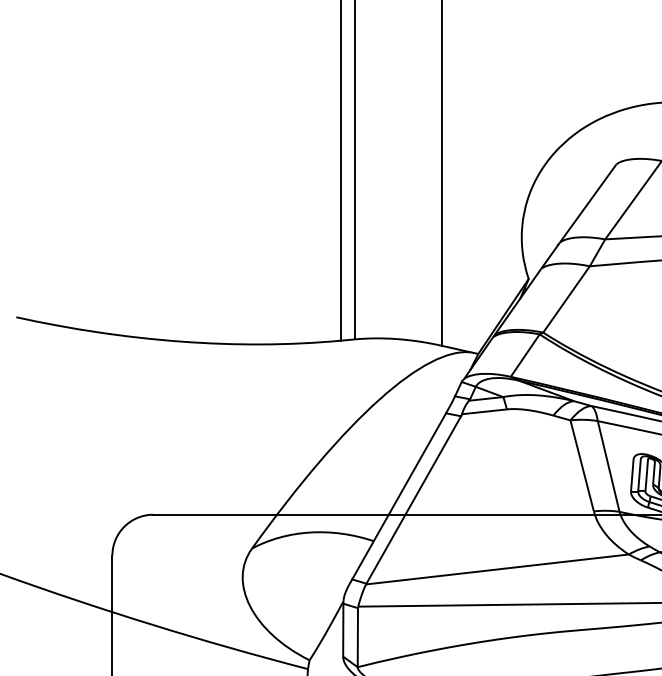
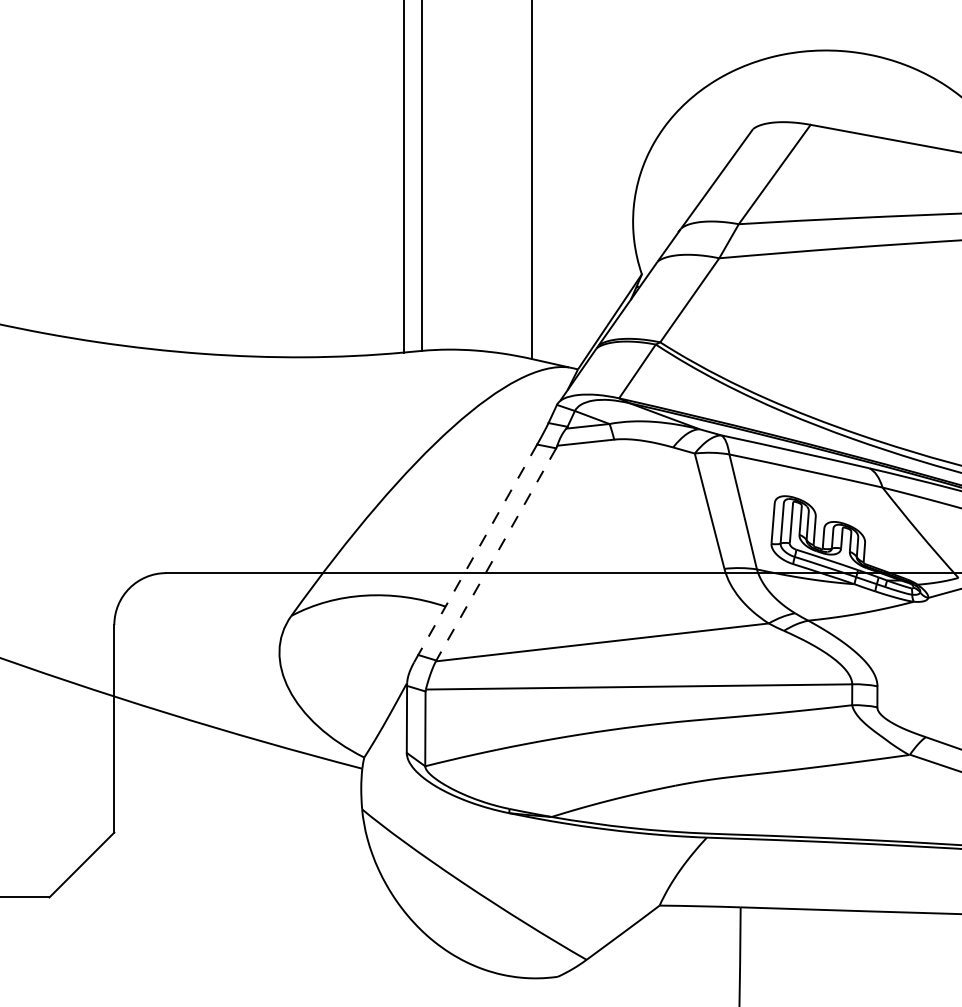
line: (398, 496) -> (477, 549), solid -> dashed
line: (413, 500) -> (496, 554), solid -> dashed

